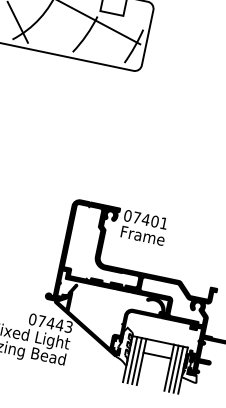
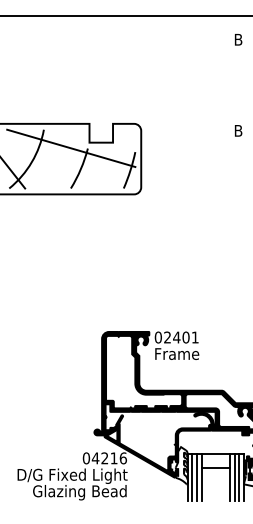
text: (136, 217) -> (167, 337), 07401 -> 02401
text: (54, 324) -> (108, 458), 07443 -> 04216

